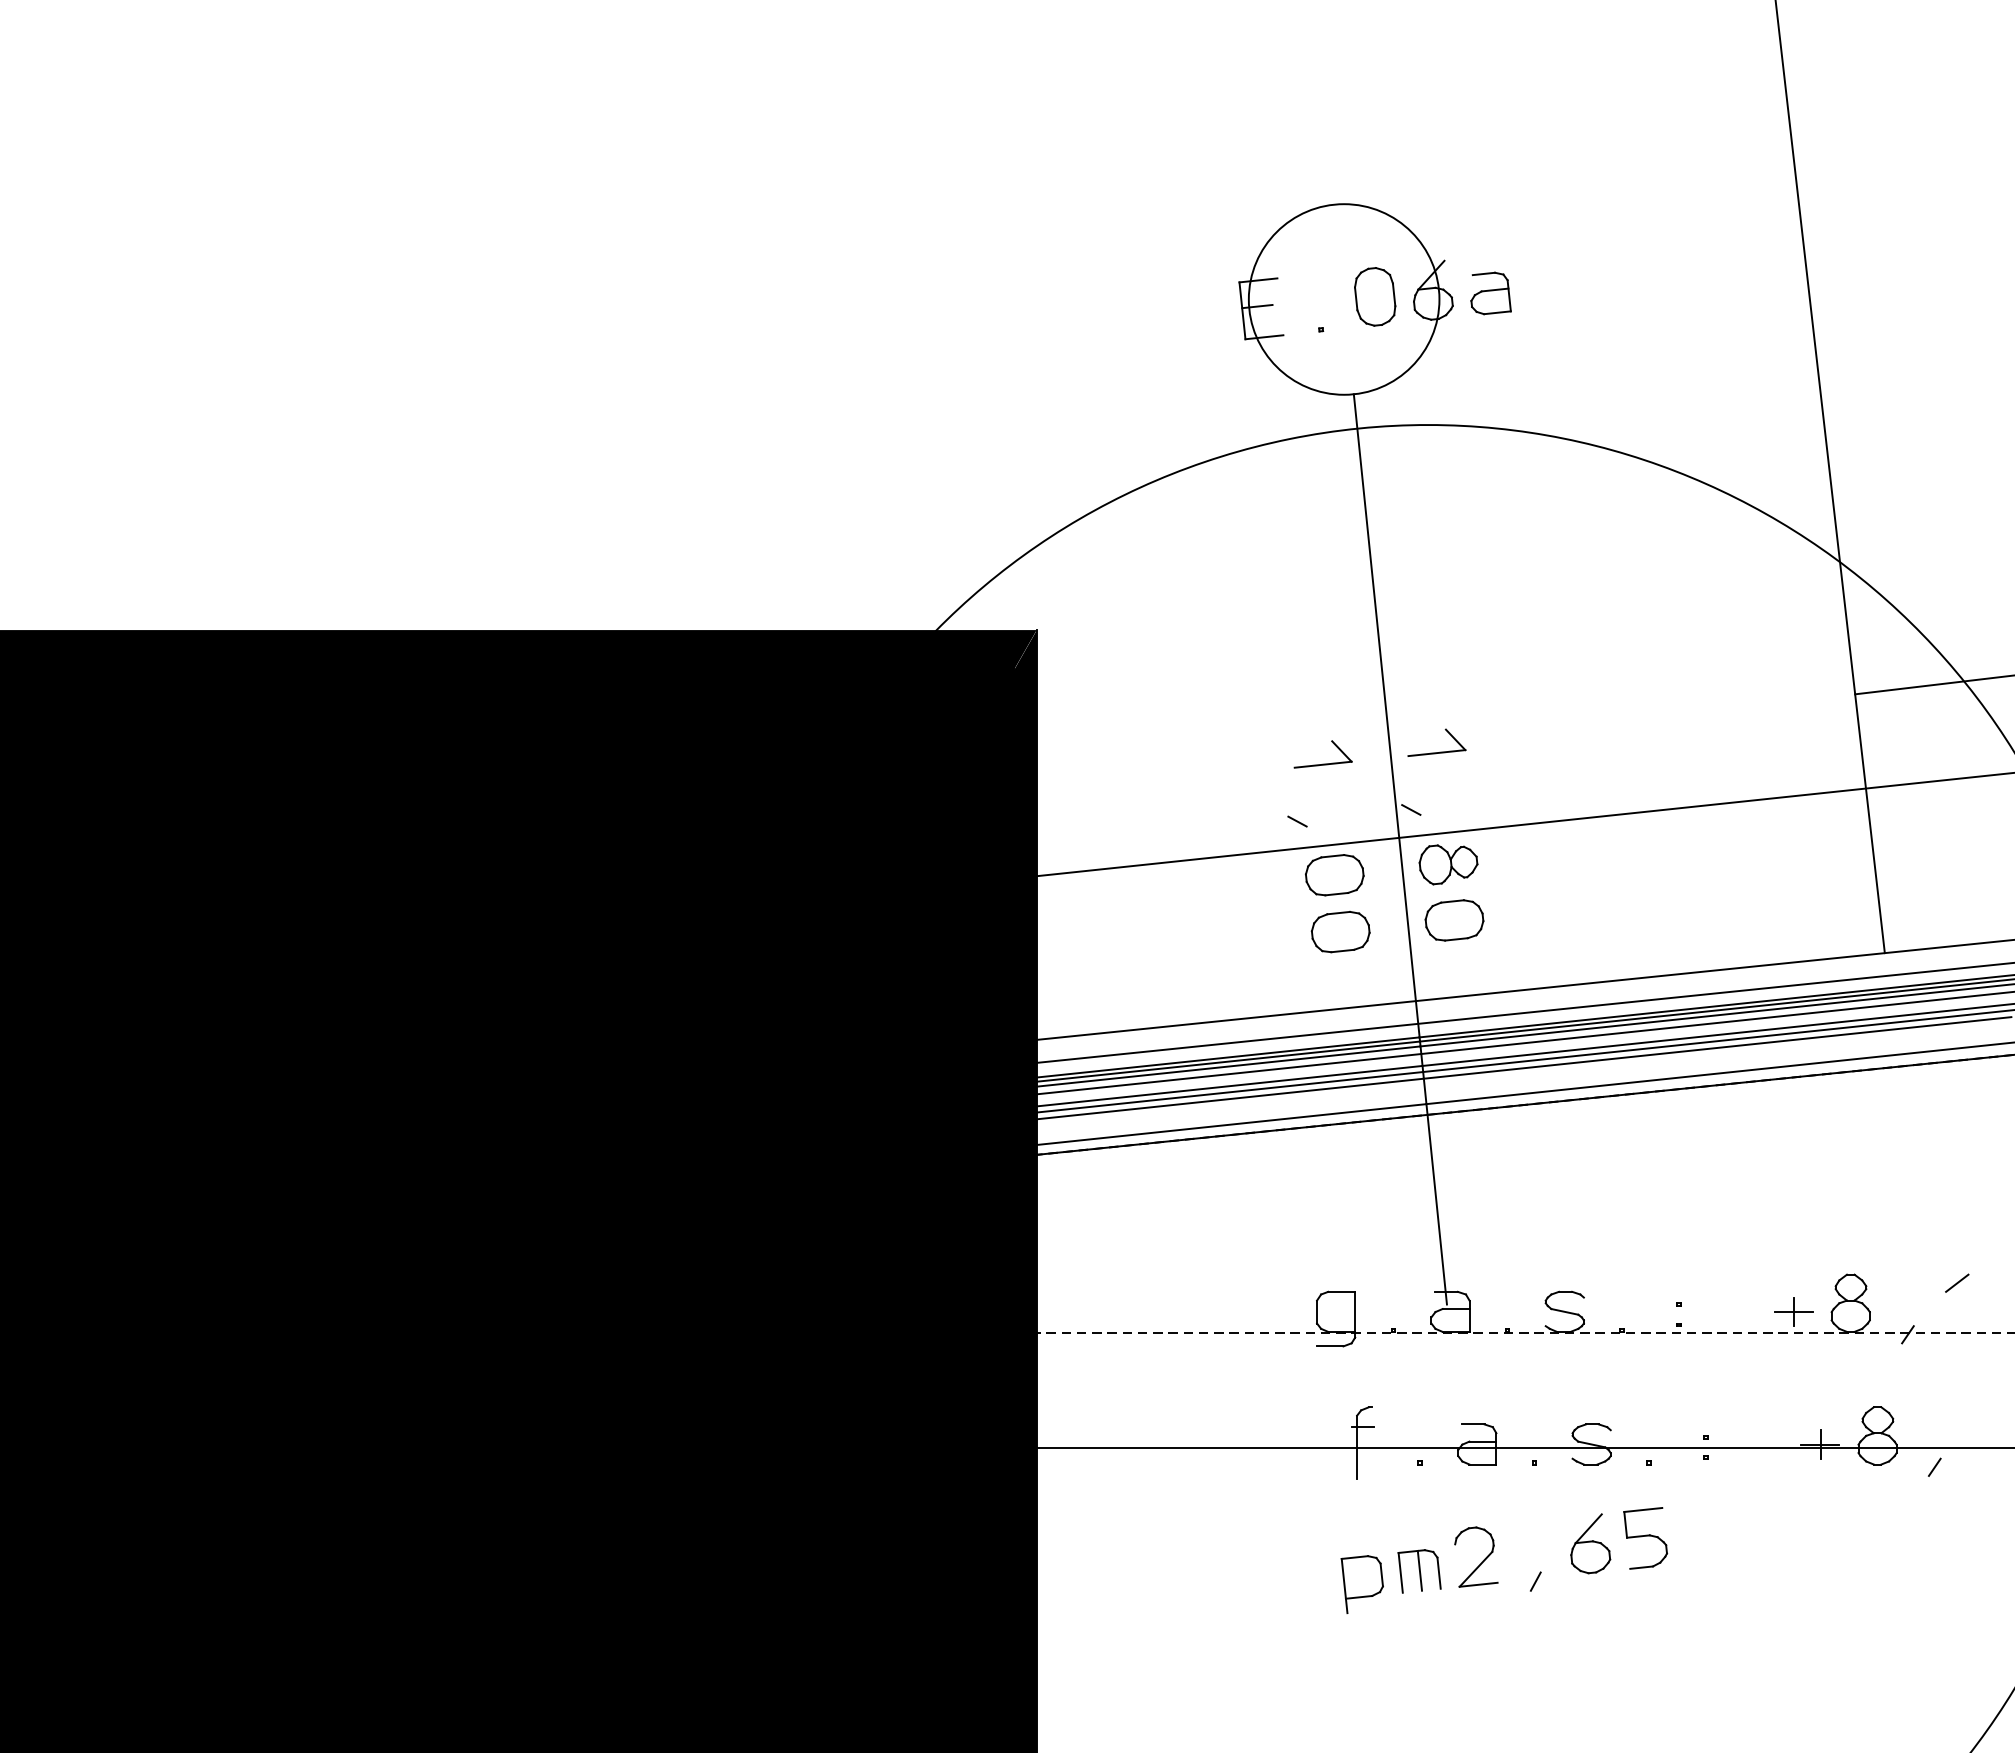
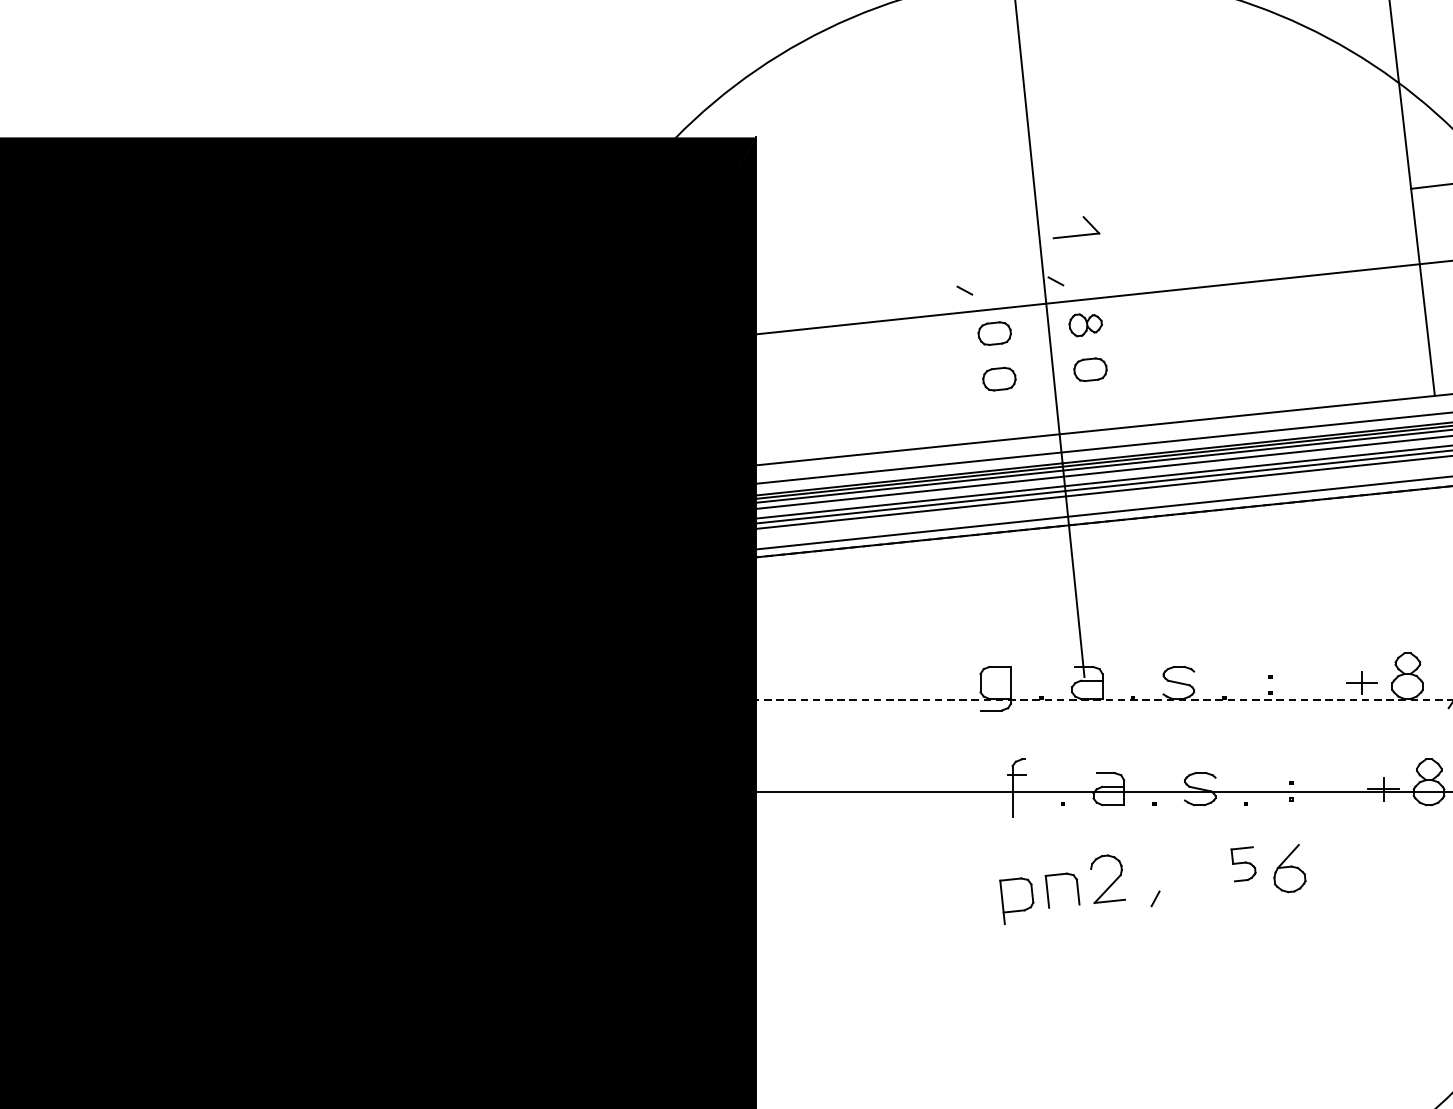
part: (1322, 763) -> (984, 244), removed
part: (1448, 864) -> (1085, 325), size x0.7
part: (1334, 875) -> (994, 333), size x0.7
part: (1454, 920) -> (1090, 369), size x0.7
part: (1340, 932) -> (999, 379), size x0.7
part: (1645, 1538) -> (1243, 864), size x0.7
part: (1590, 1543) -> (1289, 868), moved
line: (1419, 1570) -> (1062, 889), removed

